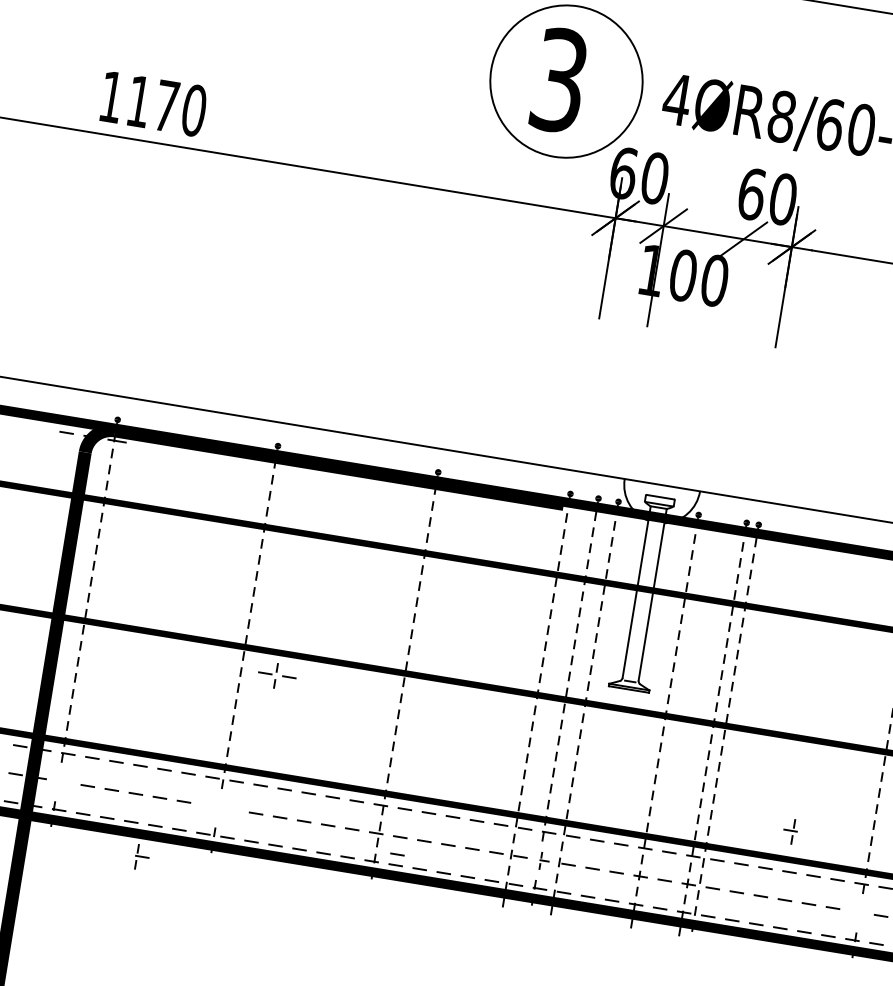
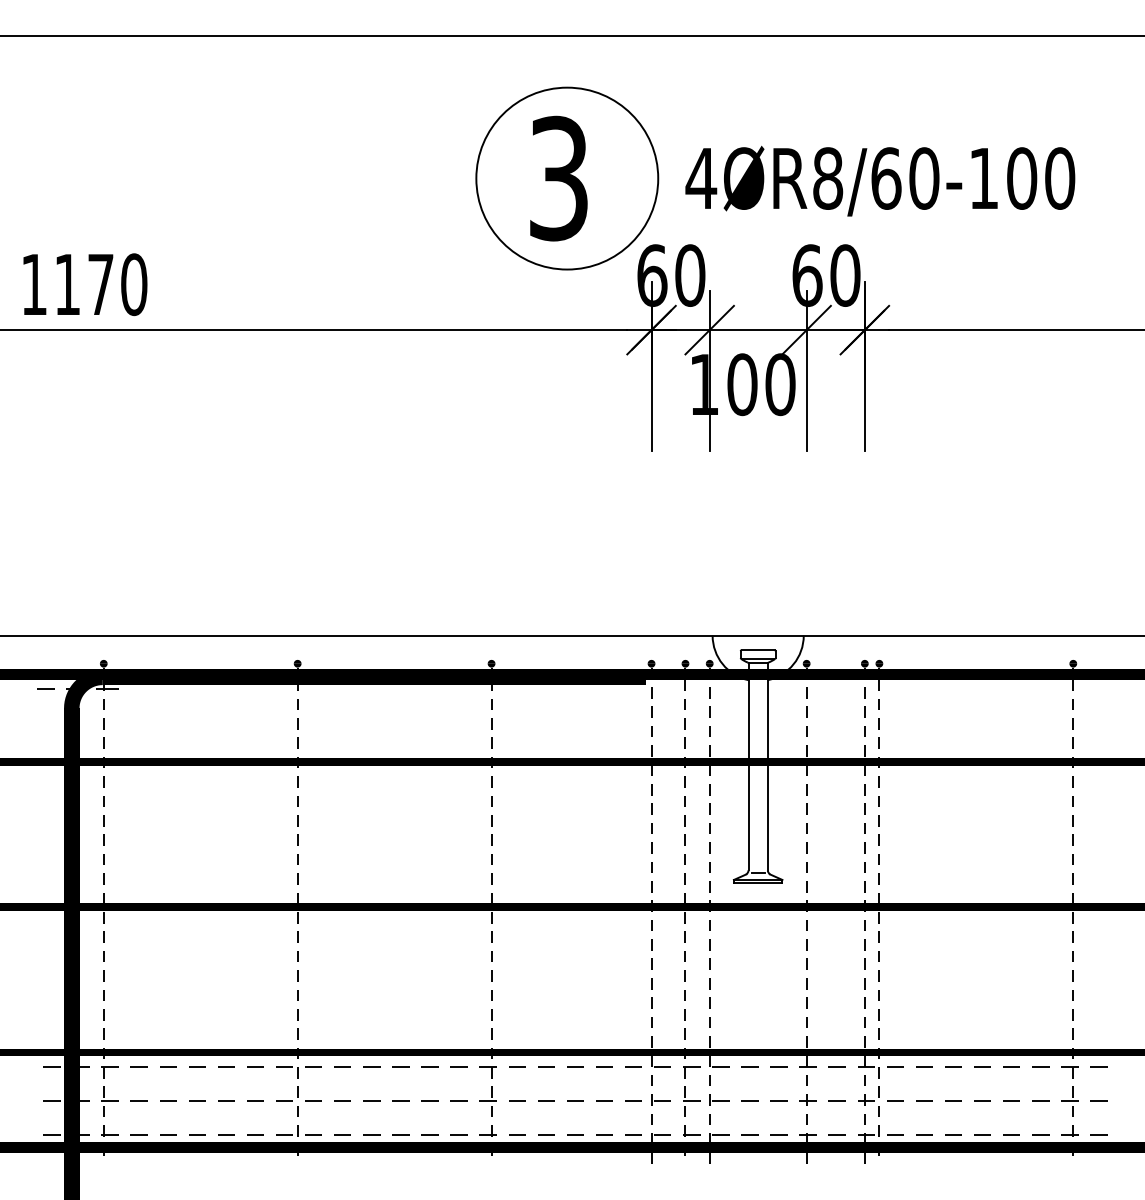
line: (738, 273) -> (806, 371), added
part: (276, 675) -> (298, 1101), moved
part: (790, 831) -> (1069, 1101), moved
line: (397, 854) -> (517, 1121), removed
part: (141, 857) -> (109, 1101), moved
part: (544, 861) -> (691, 1101), size x1.43

